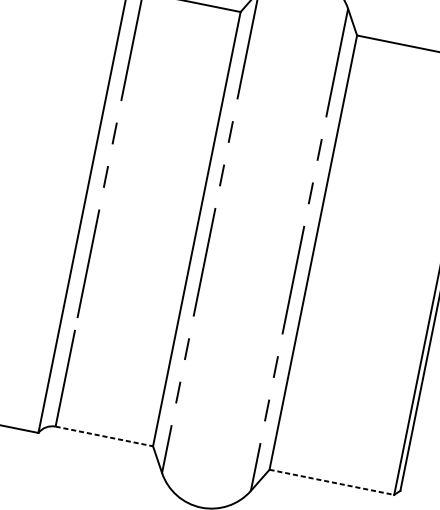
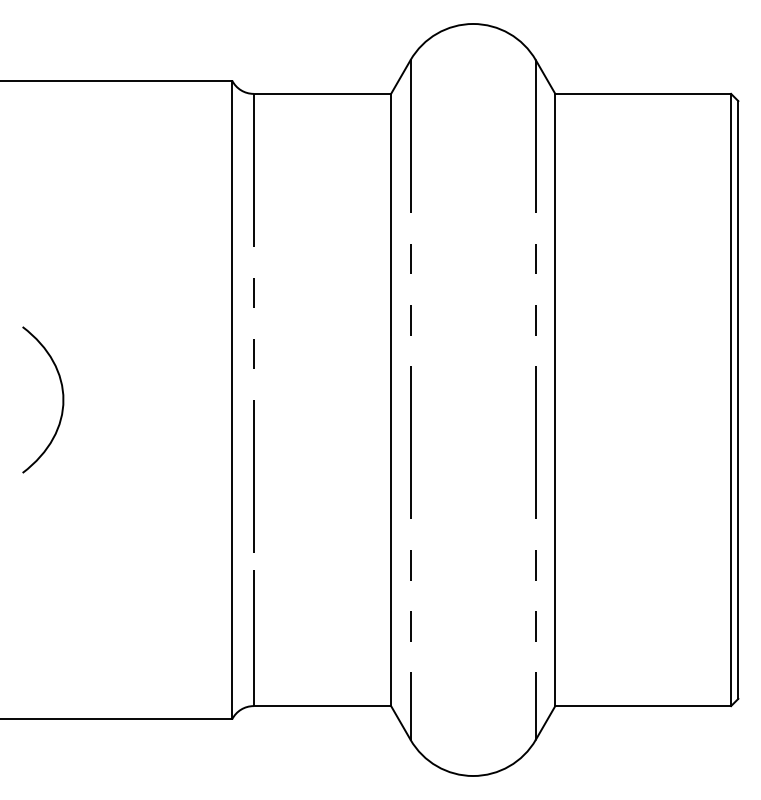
line: (104, 436) -> (322, 706), dashed -> solid
line: (332, 482) -> (643, 706), dashed -> solid

